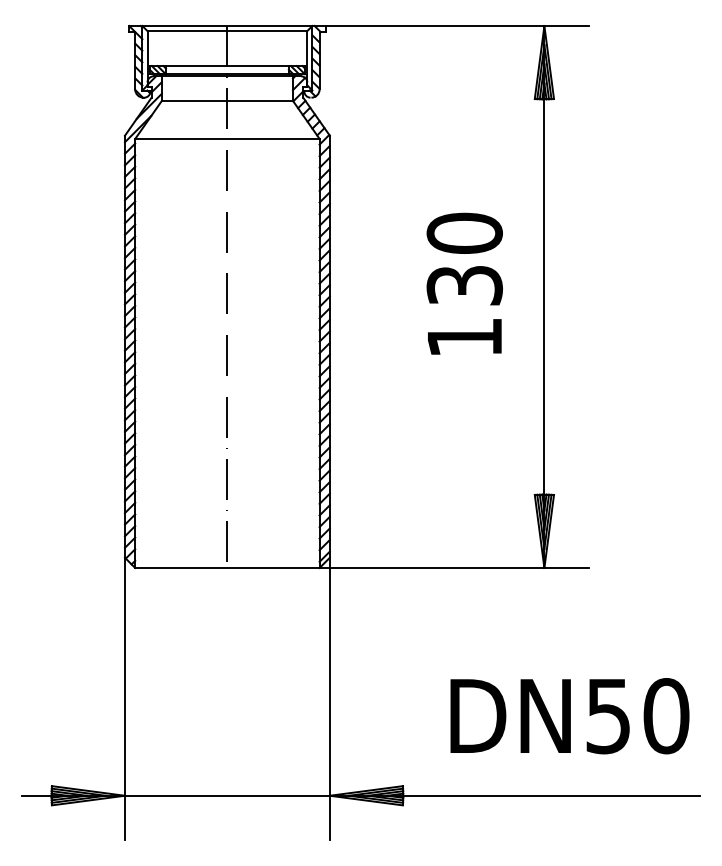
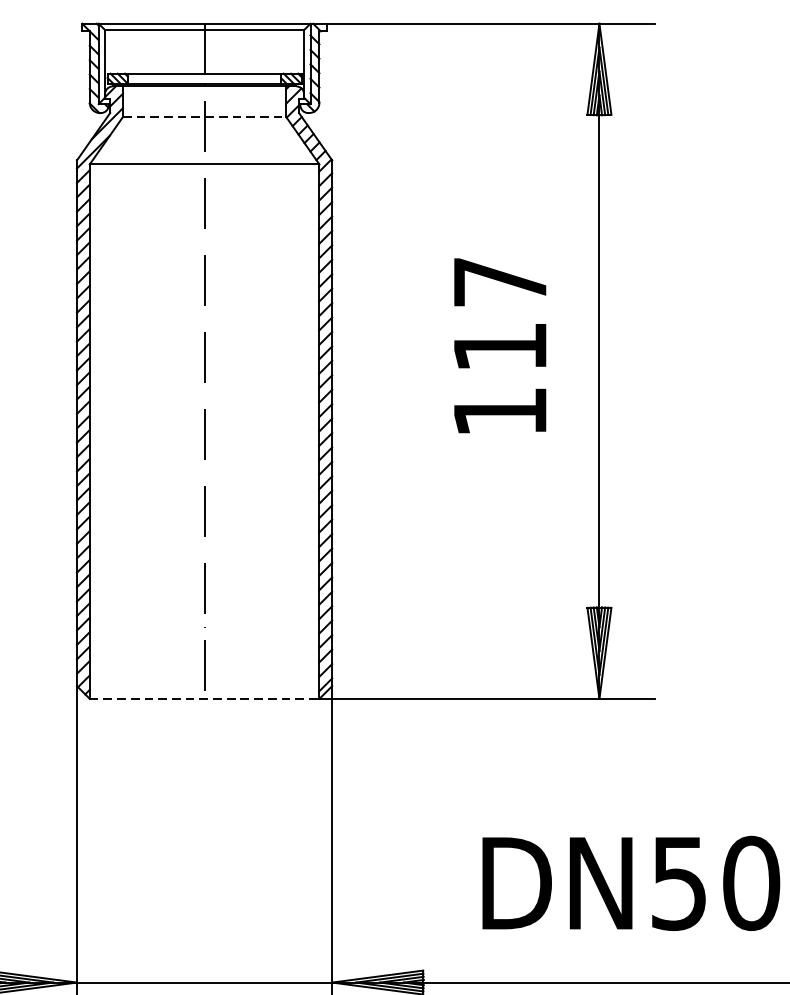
line: (227, 100) -> (204, 116), solid -> dashed
text: (464, 258) -> (499, 313), 130 -> 117
line: (227, 568) -> (204, 699), solid -> dashed

